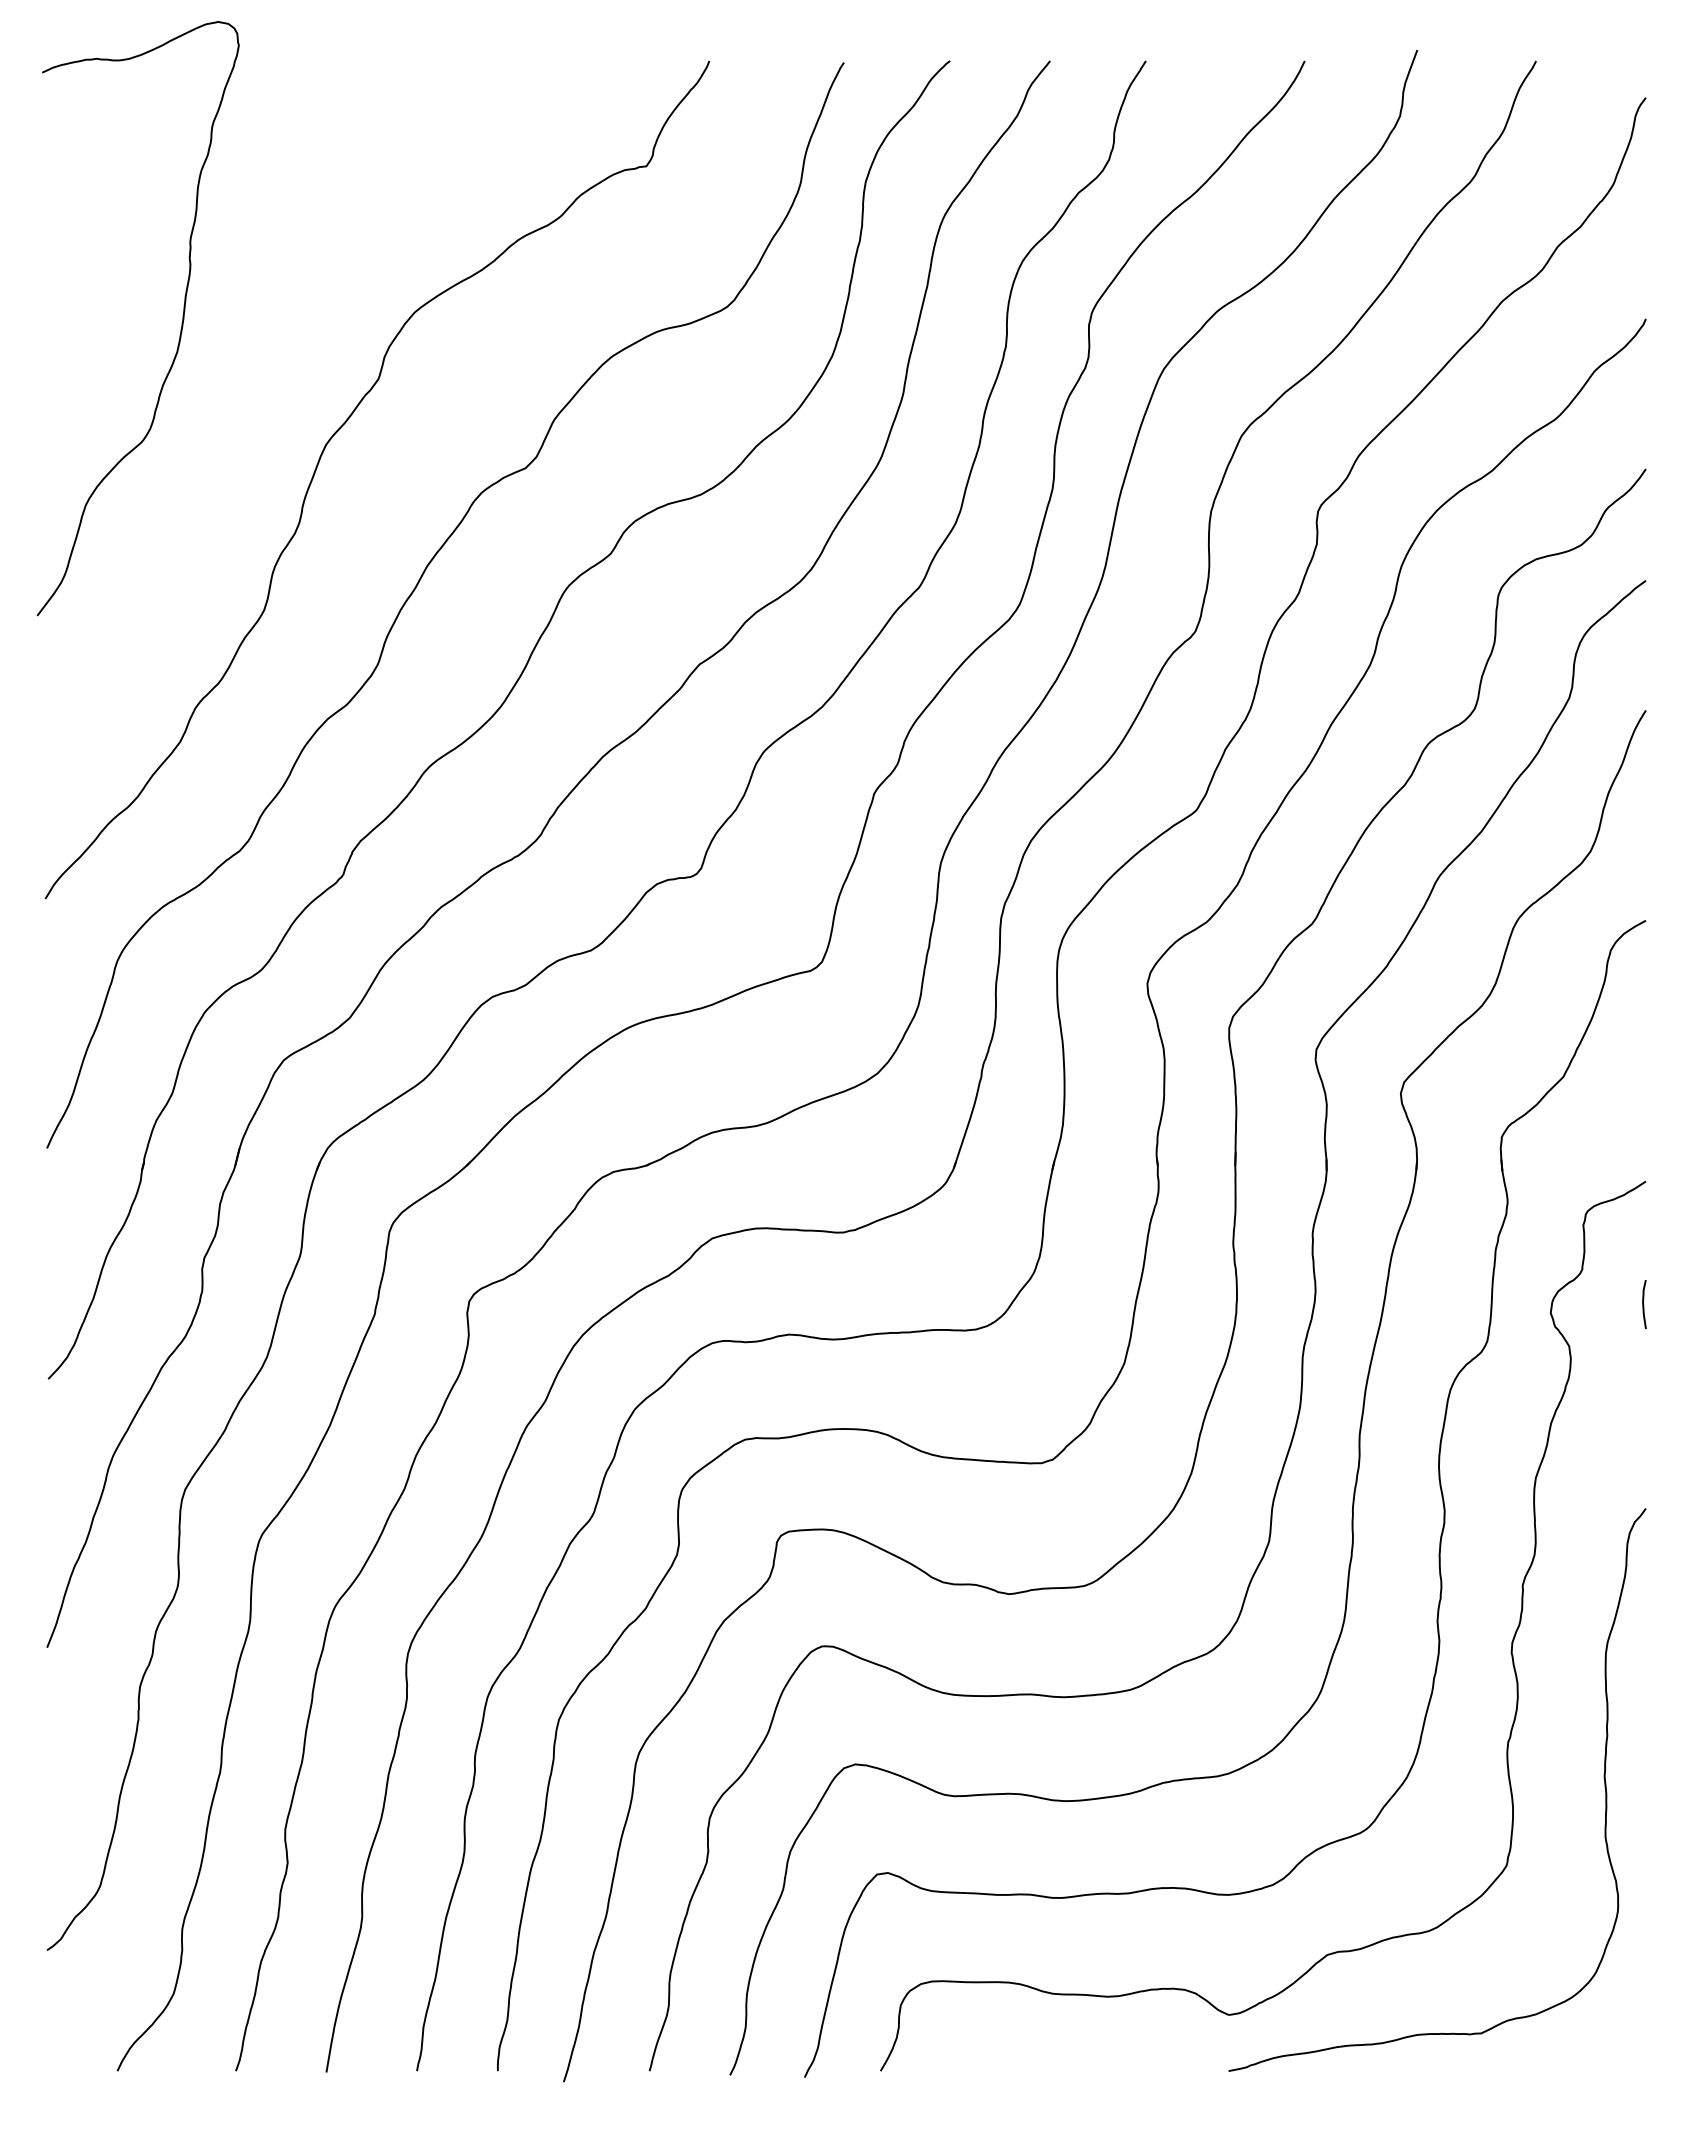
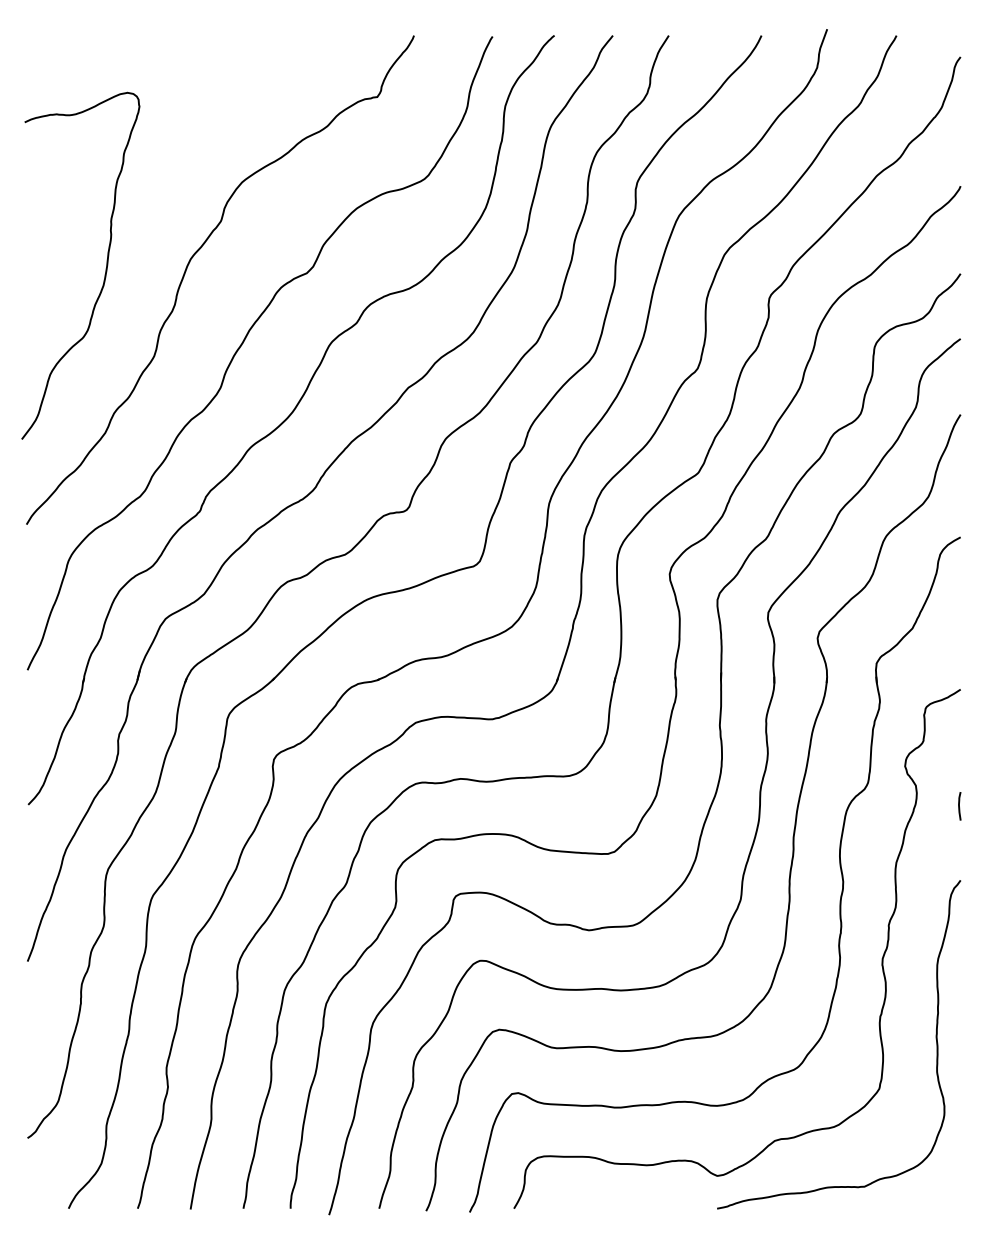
curve: (180, 322) -> (105, 268), moved
line: (1643, 1304) -> (959, 806), moved

